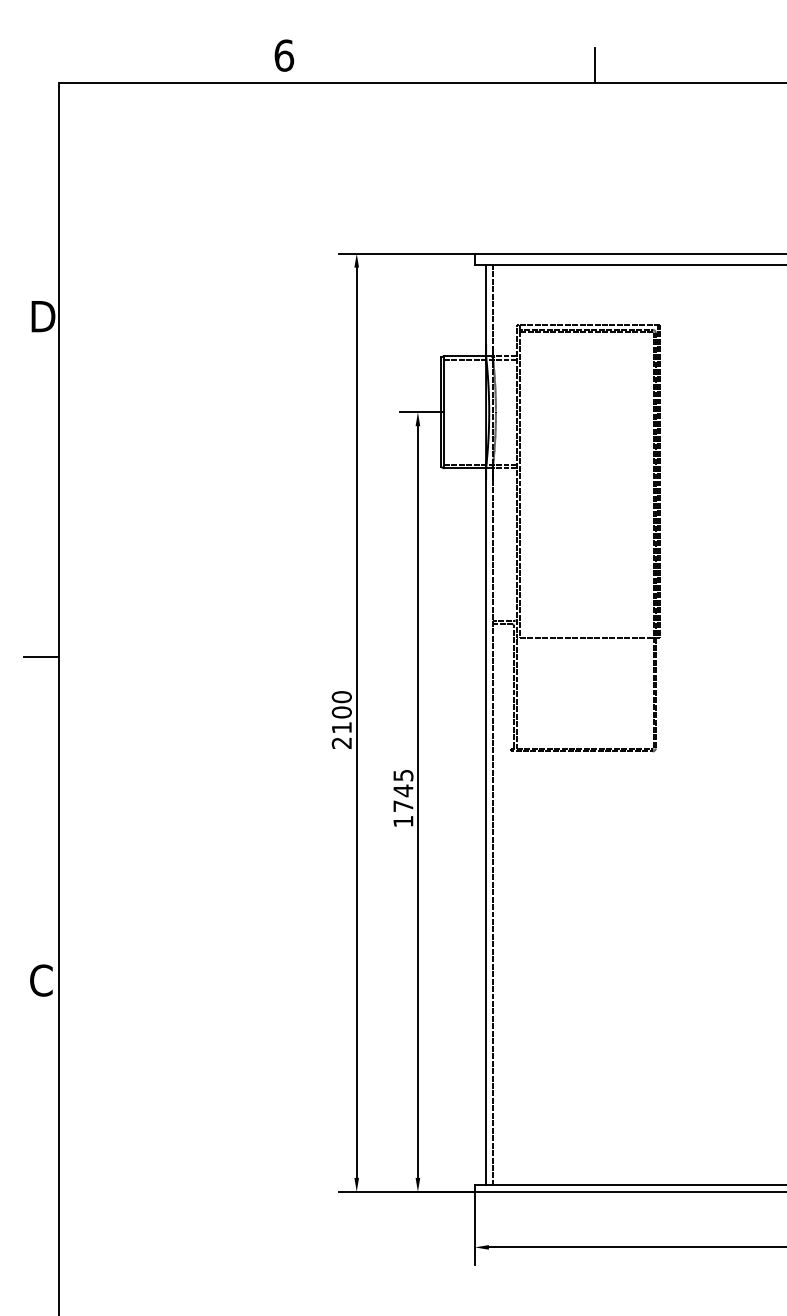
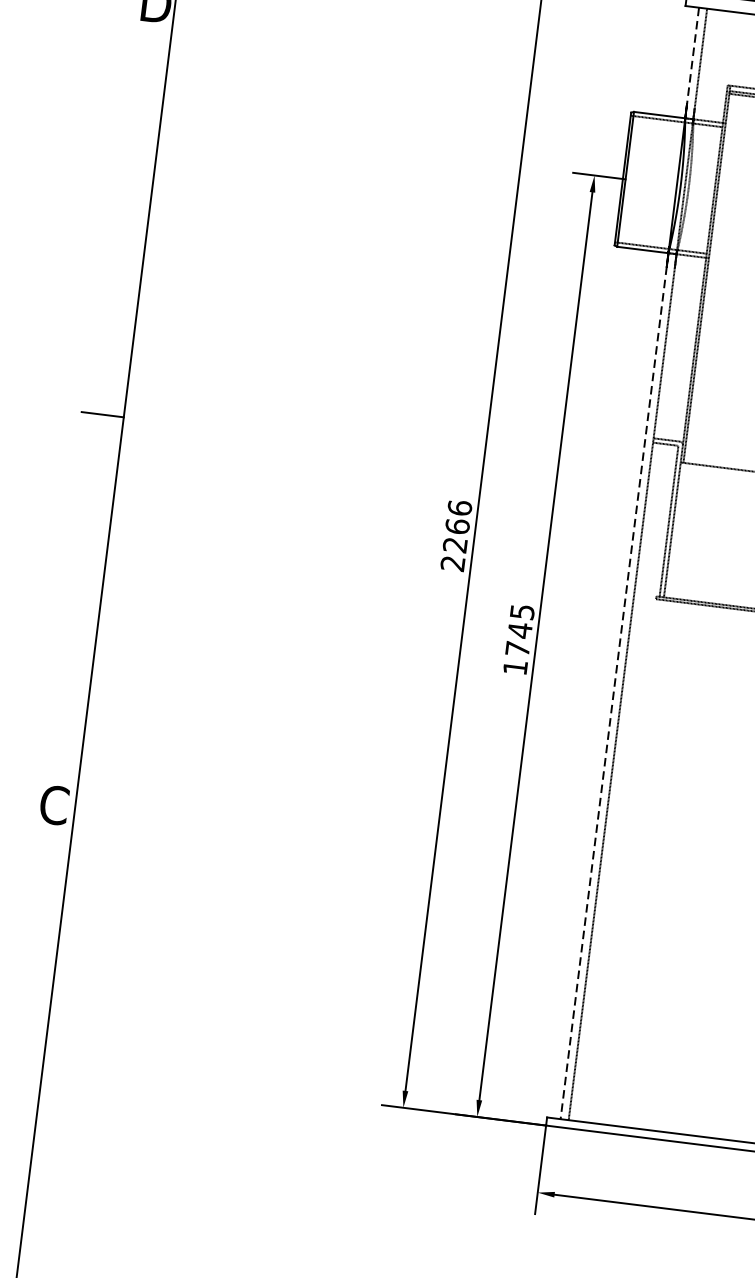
line: (486, 310) -> (692, 62), solid -> dashed
text: (341, 712) -> (457, 526), 2100 -> 2266
line: (486, 826) -> (615, 686), solid -> dashed

